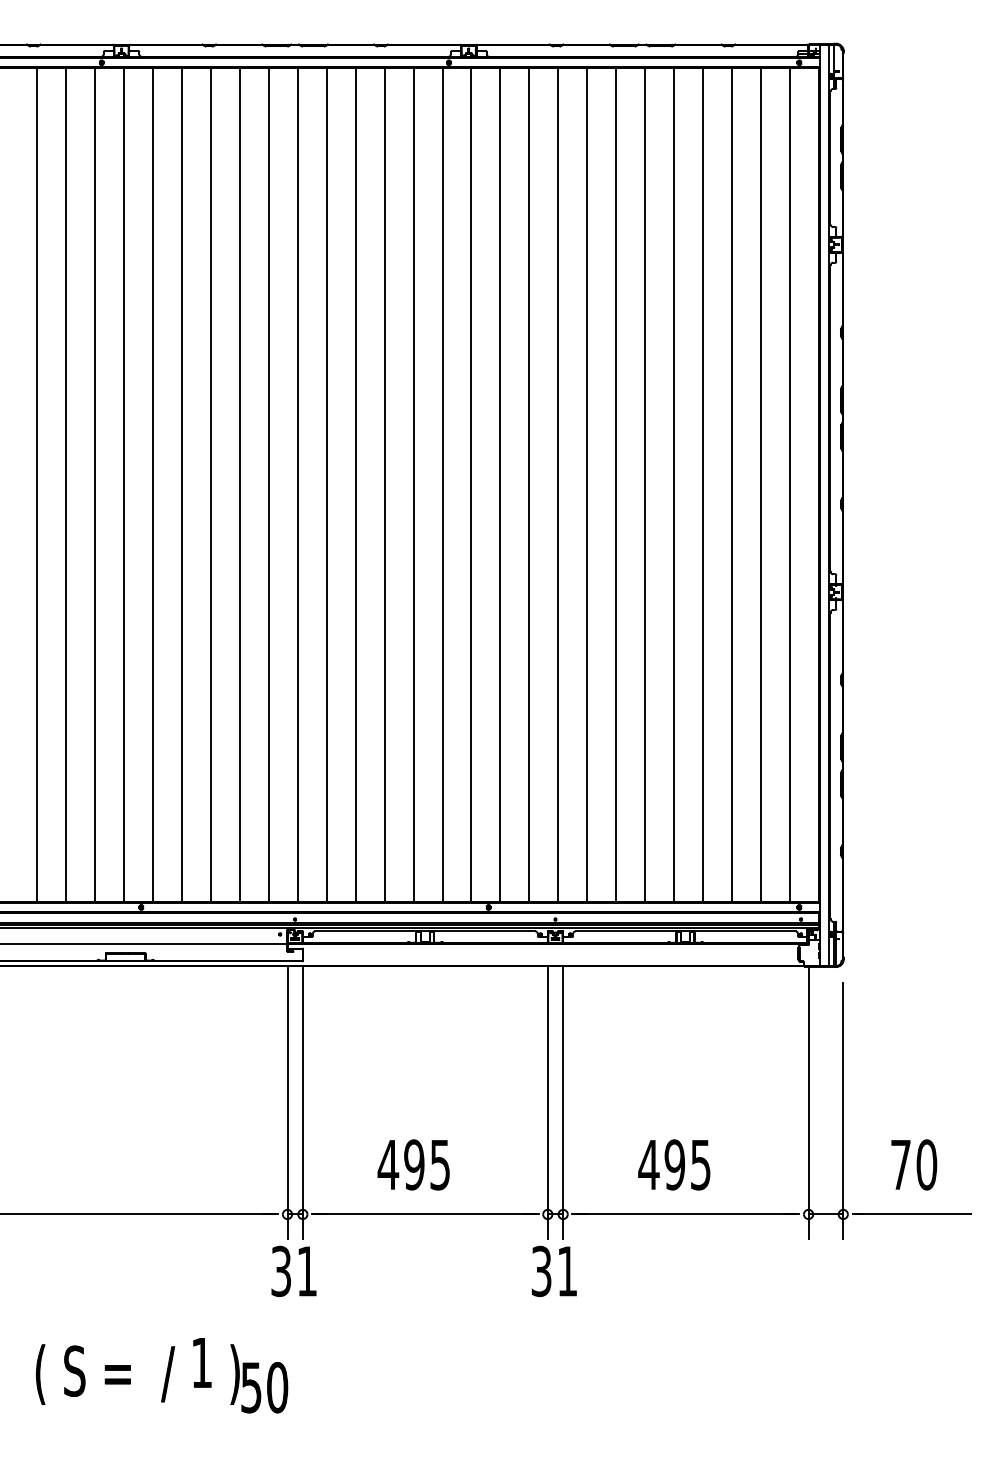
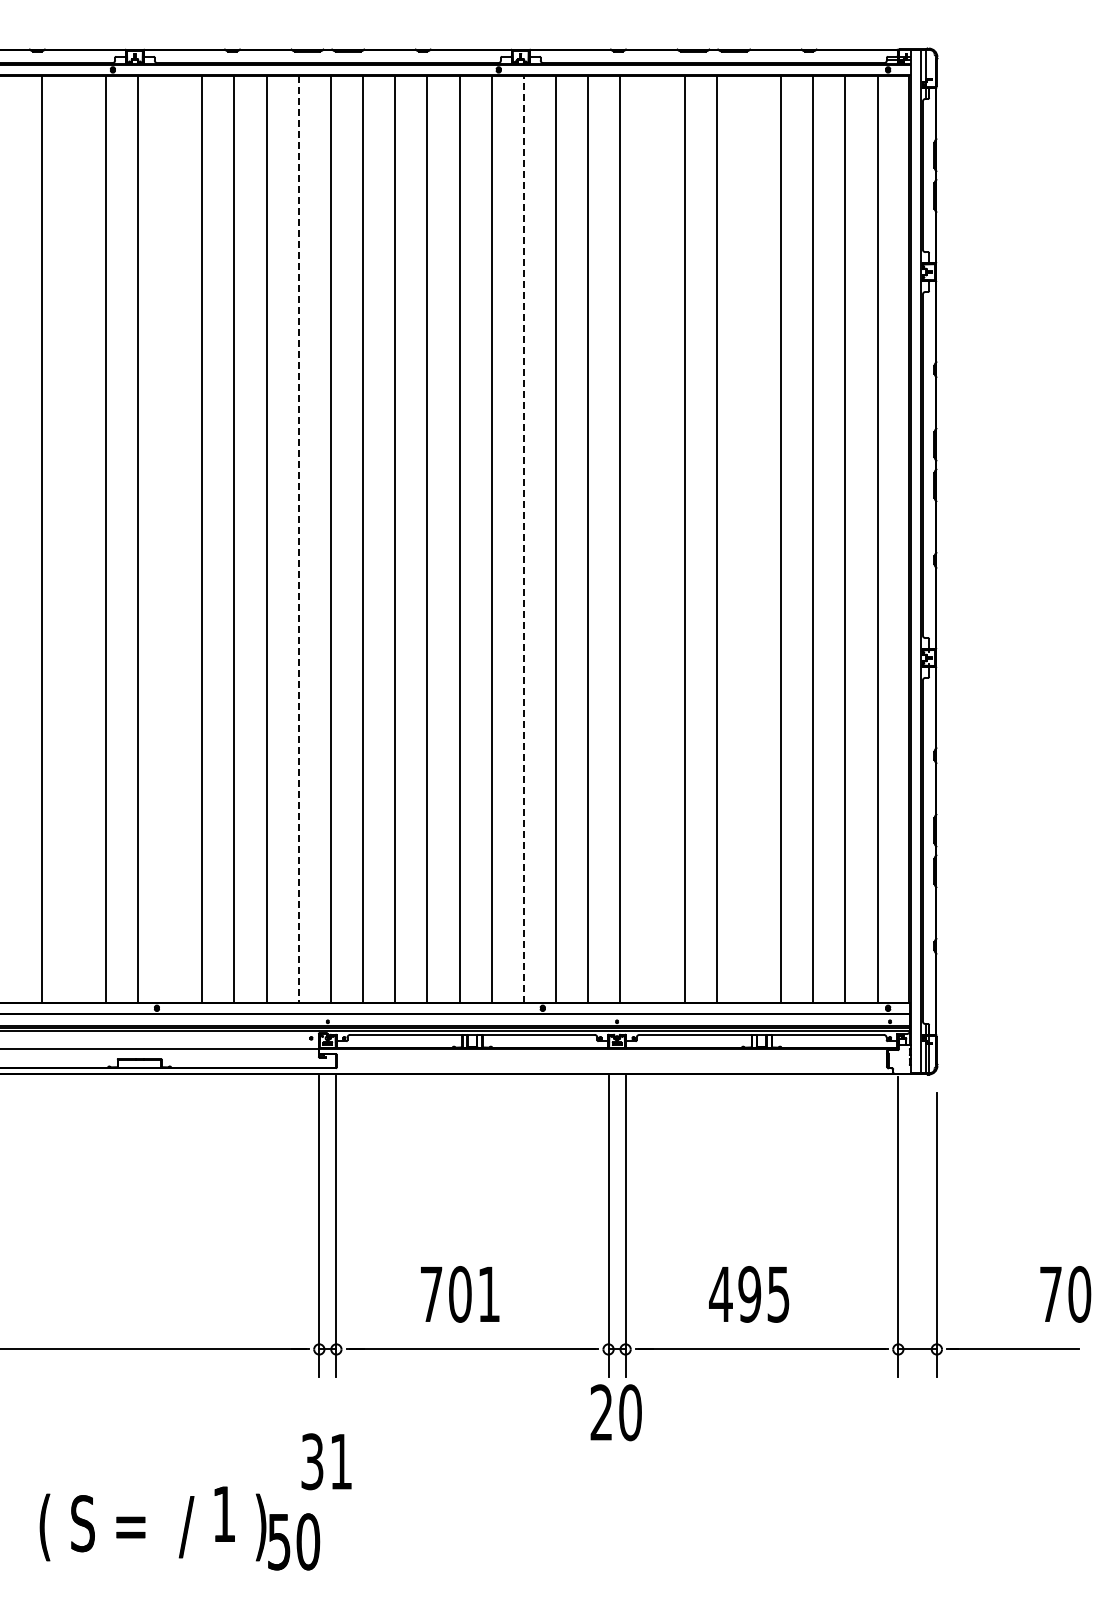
line: (66, 484) -> (73, 538), removed
line: (153, 484) -> (170, 538), removed
line: (587, 484) -> (652, 538), removed
line: (673, 484) -> (748, 538), removed
line: (268, 485) -> (298, 539), solid -> dashed
line: (471, 485) -> (523, 539), solid -> dashed
text: (413, 1165) -> (459, 1294), 495 -> 701
text: (914, 1165) -> (1065, 1294), moved
text: (293, 1271) -> (326, 1461), moved
text: (554, 1271) -> (615, 1412), 31 -> 20

